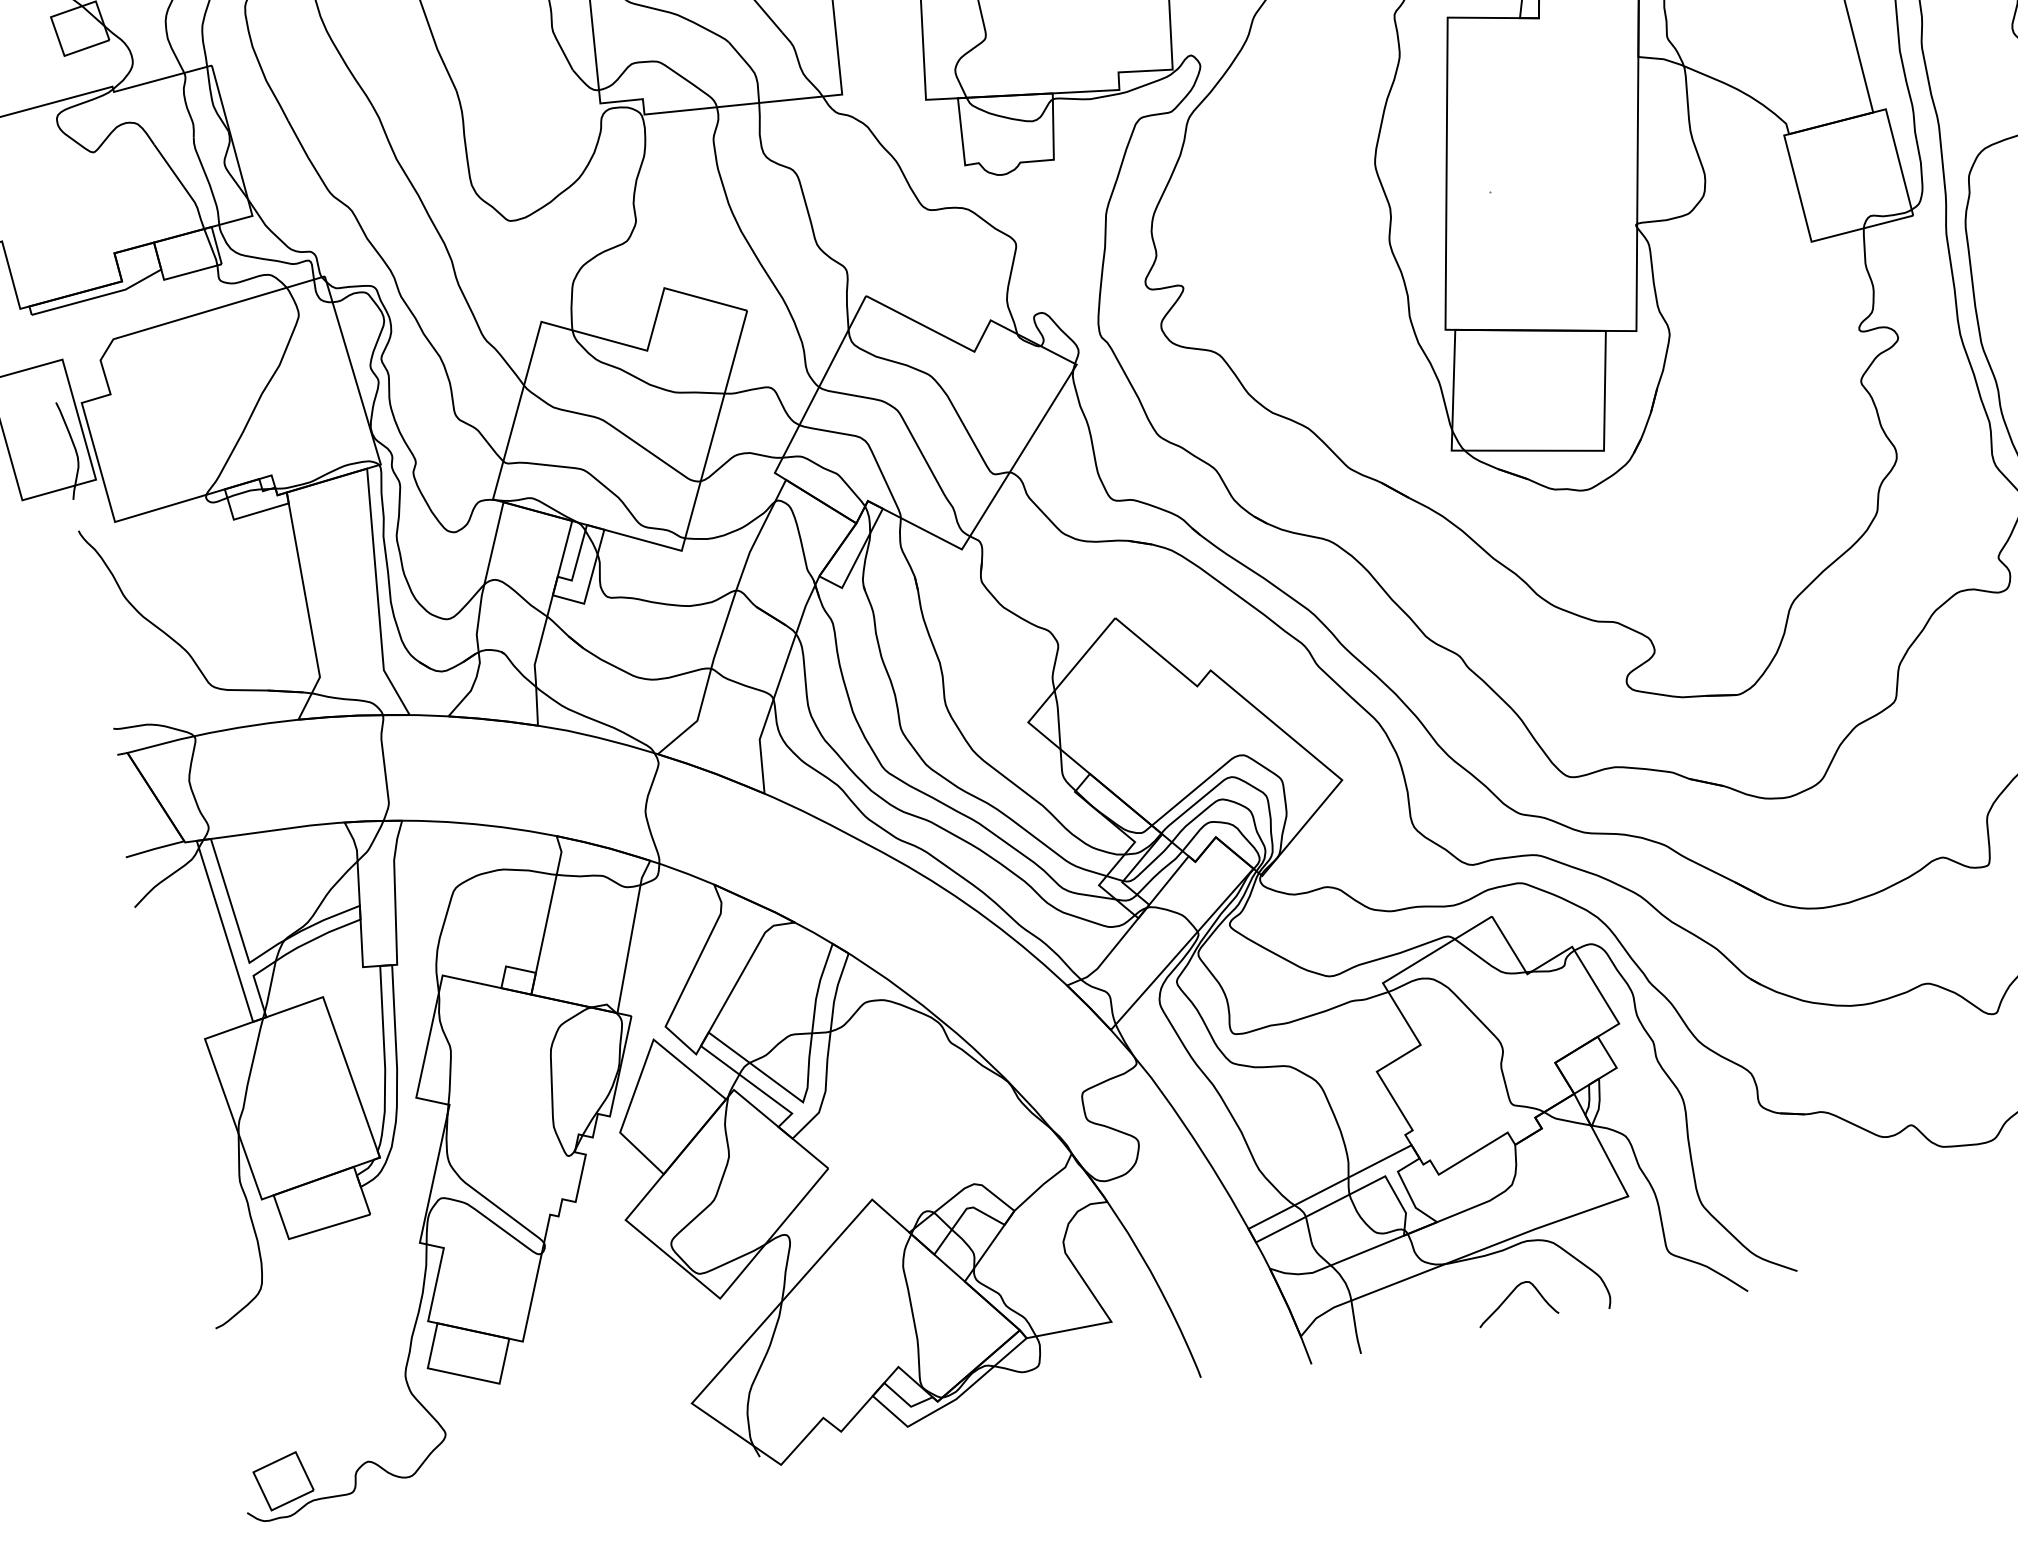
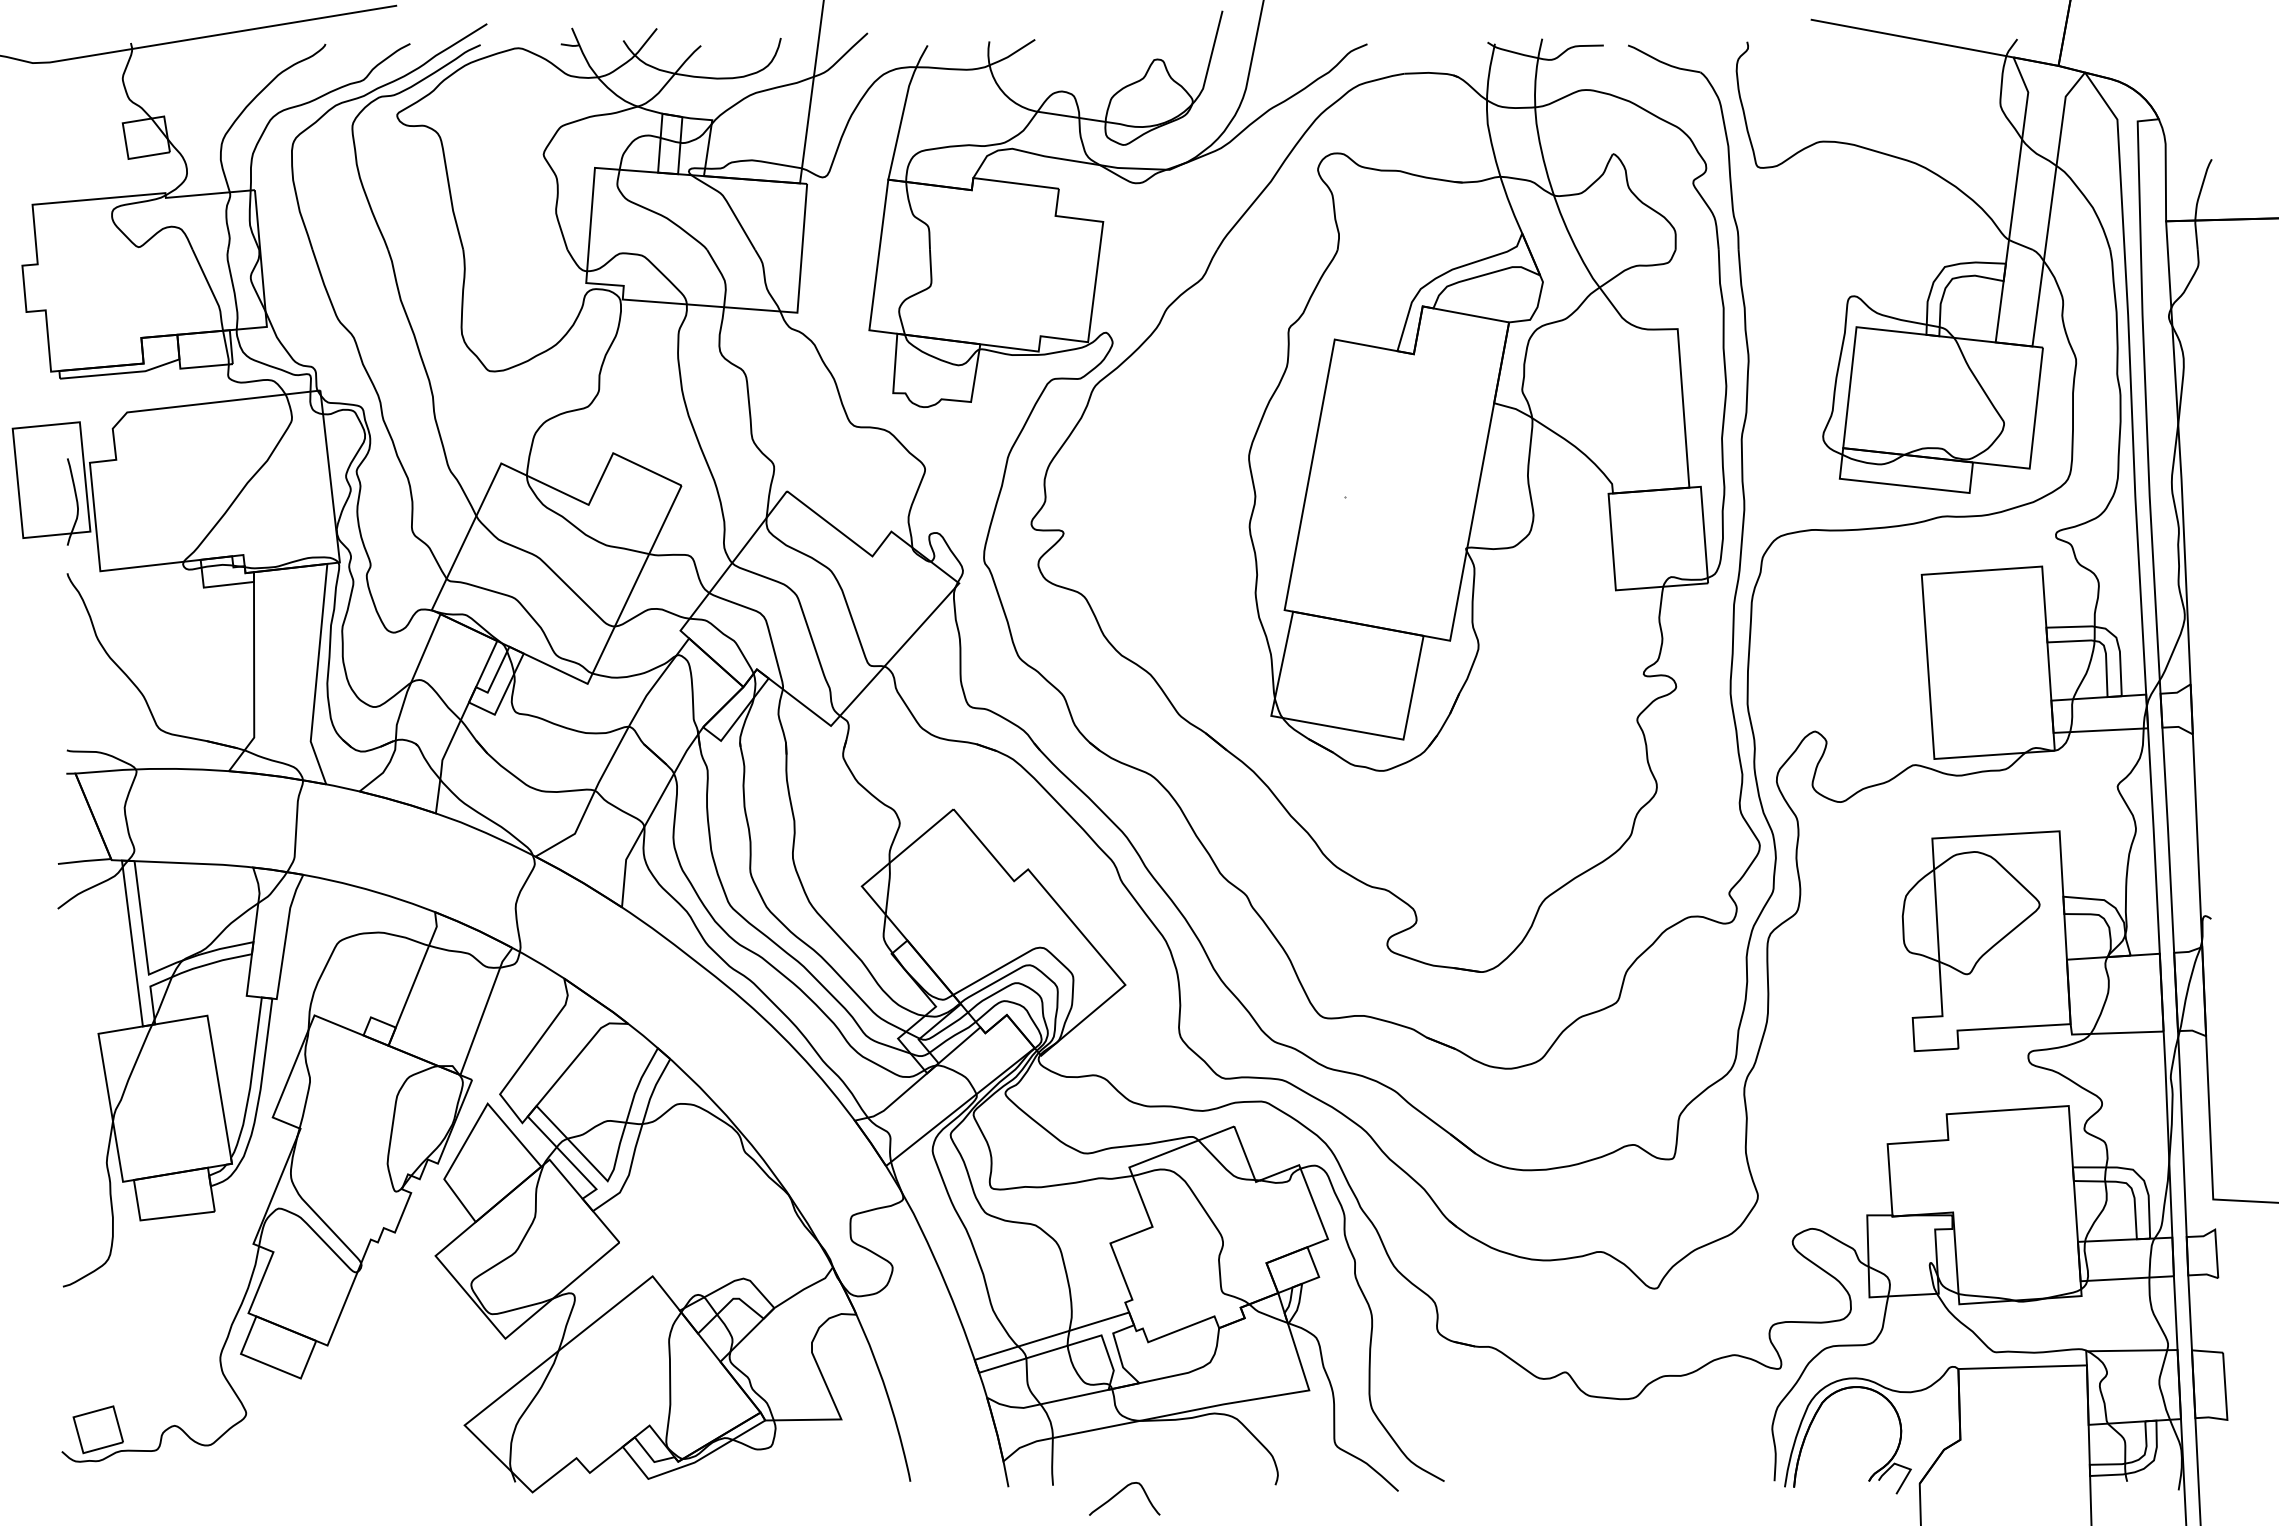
curve: (1509, 1297) -> (1119, 1493), moved

